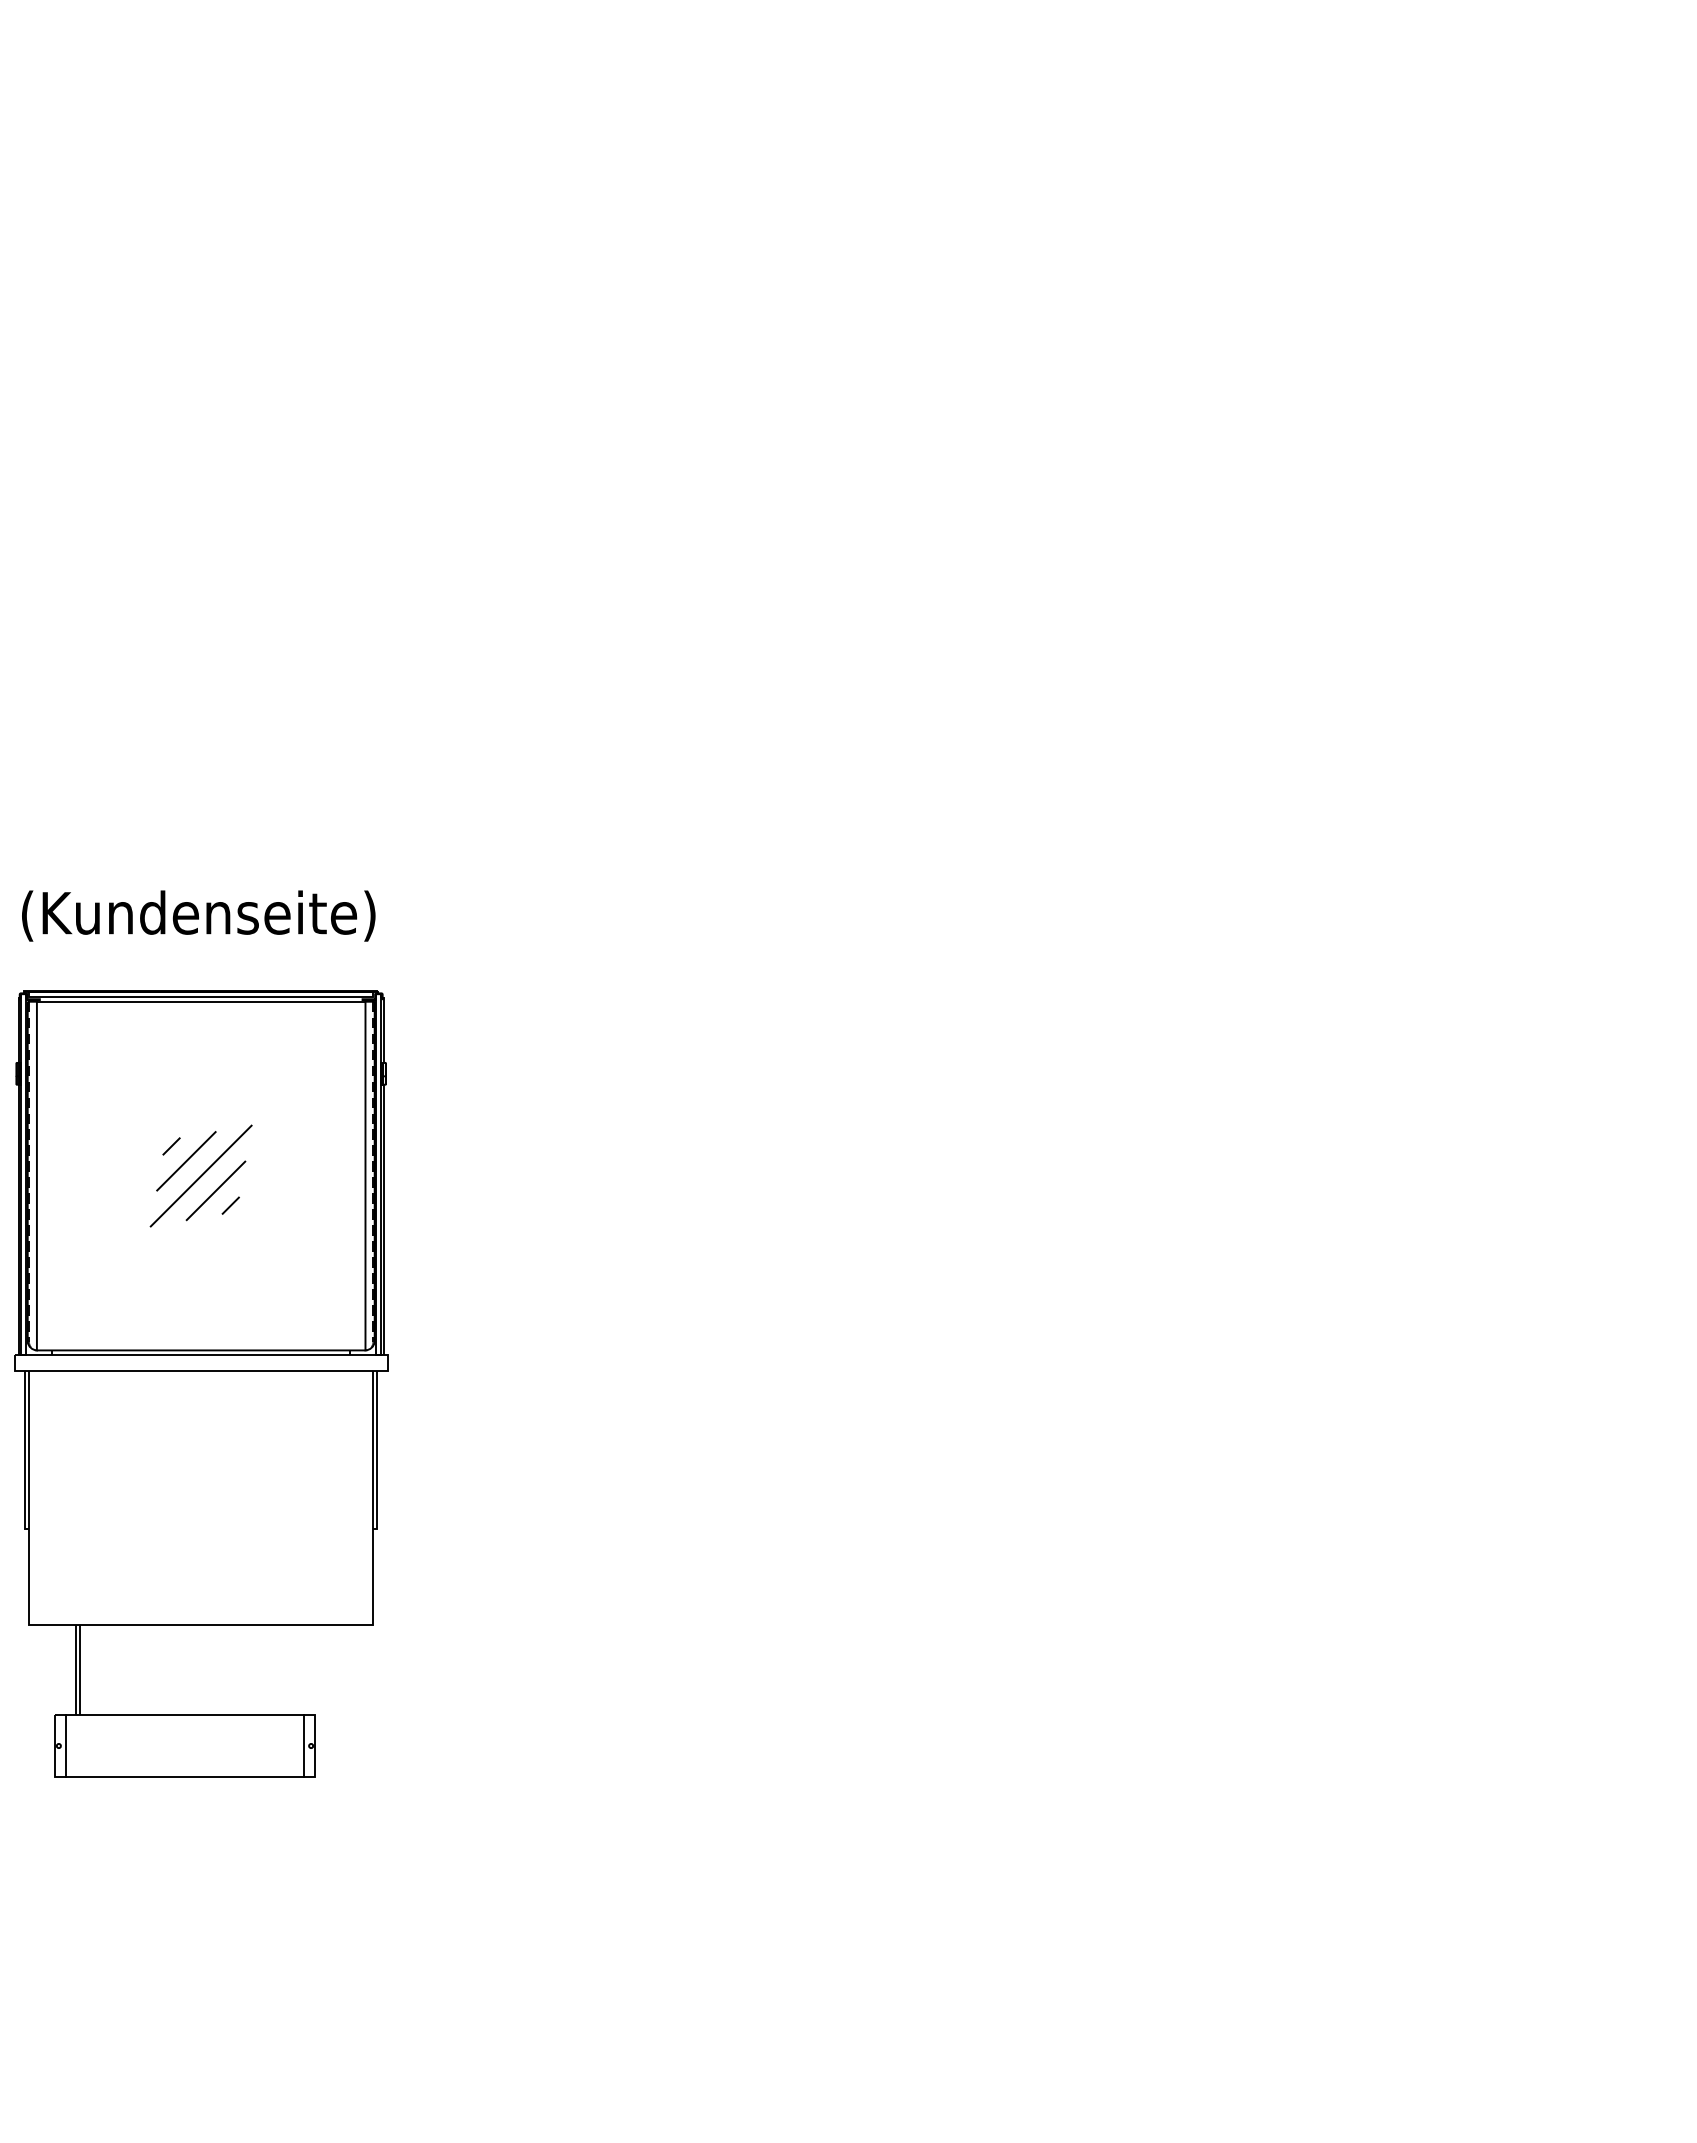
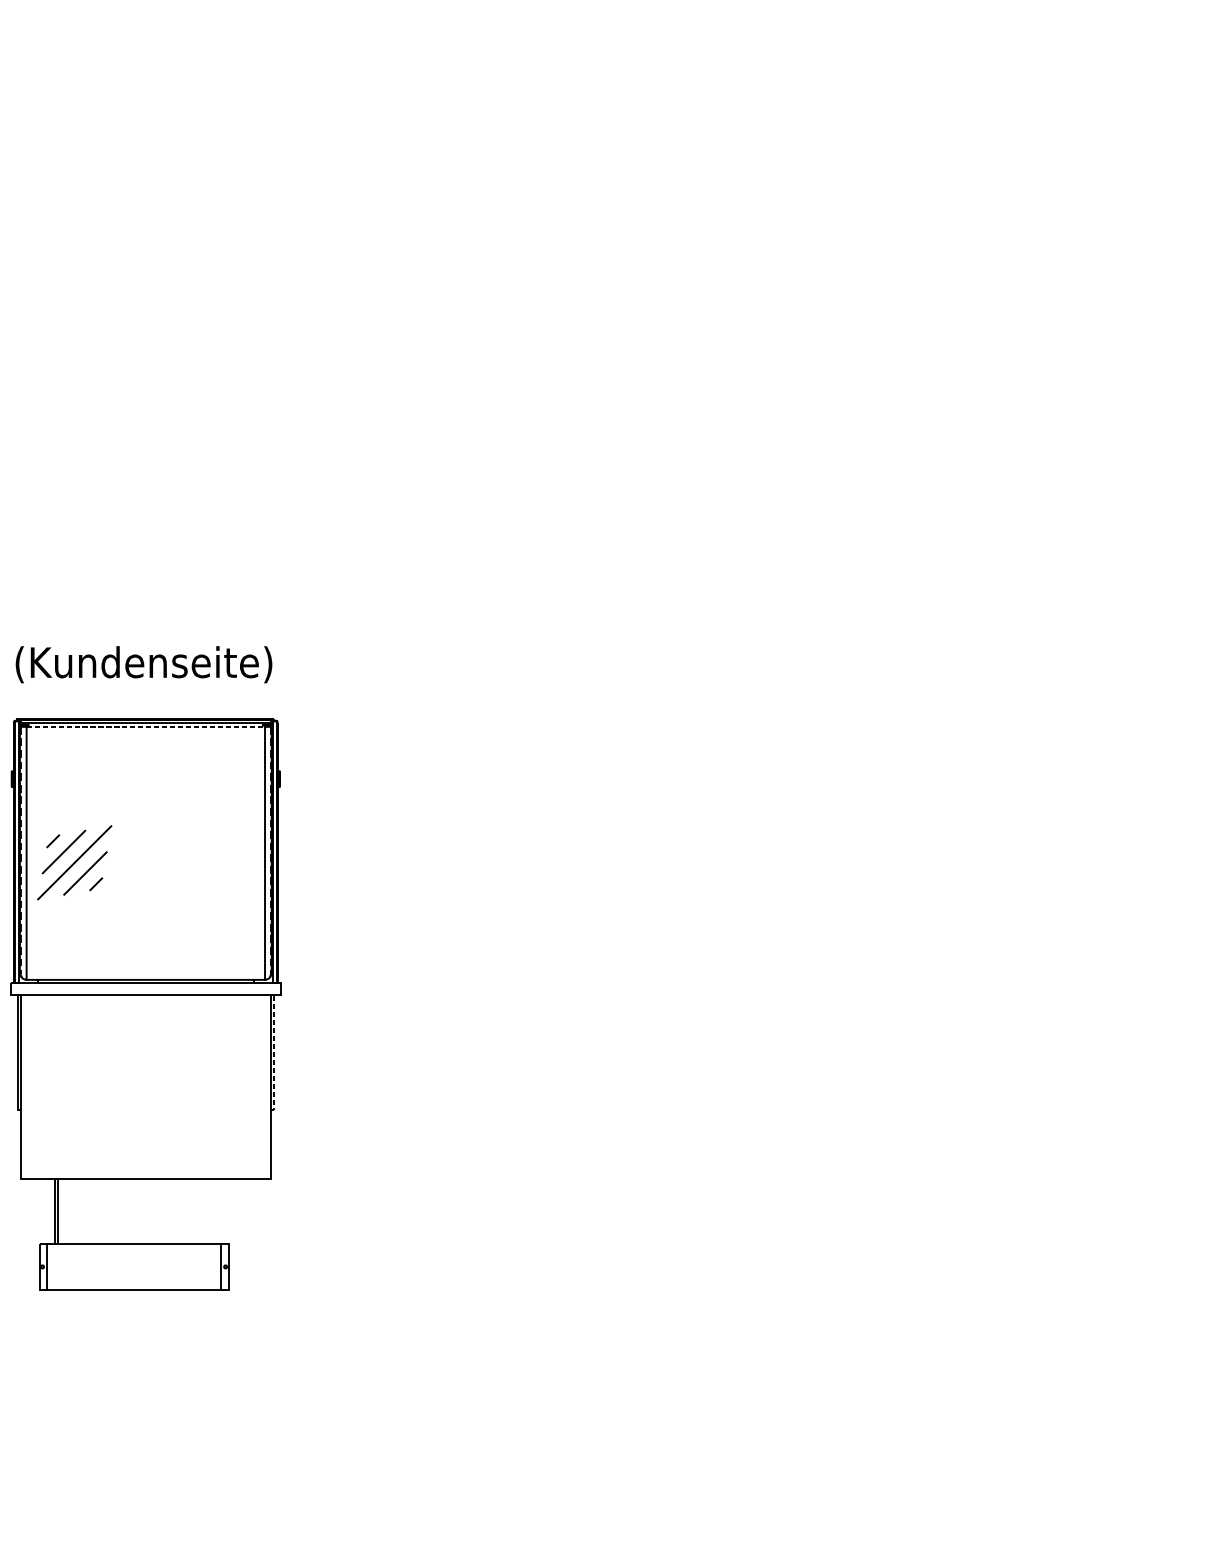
line: (201, 1001) -> (146, 726), solid -> dashed
part: (200, 1175) -> (74, 862), moved
line: (377, 1453) -> (273, 1054), solid -> dashed

